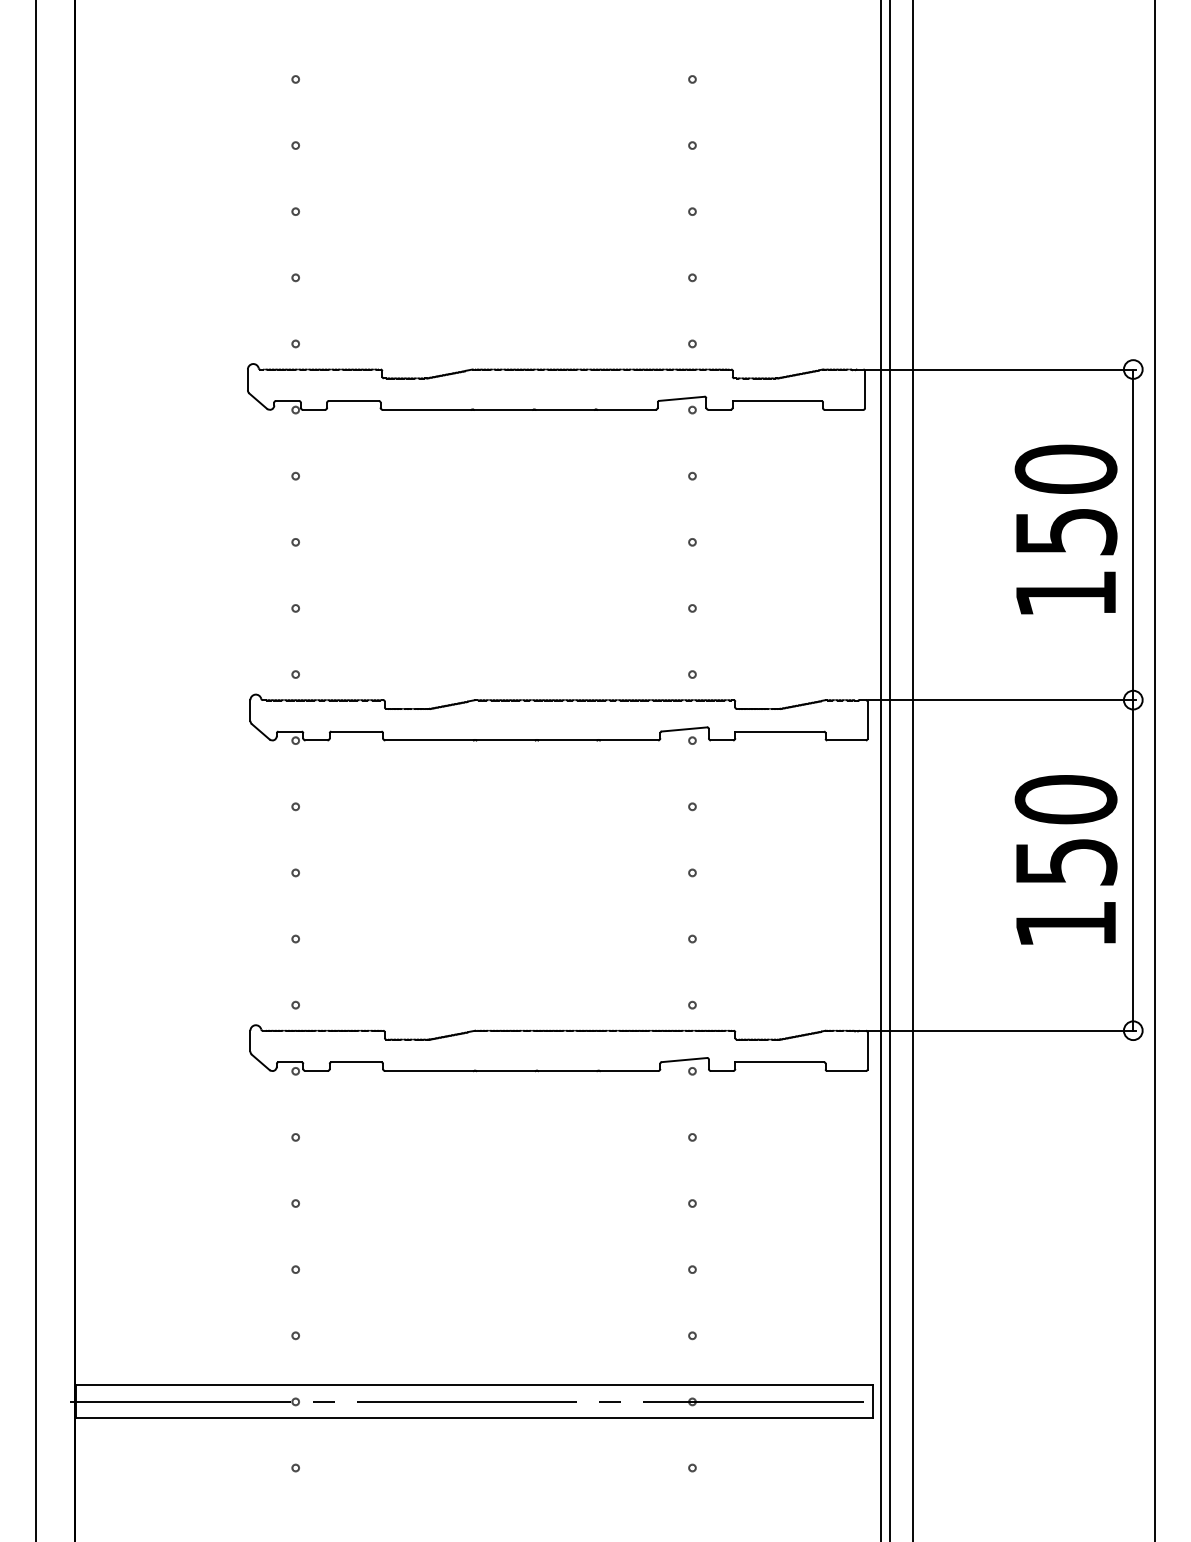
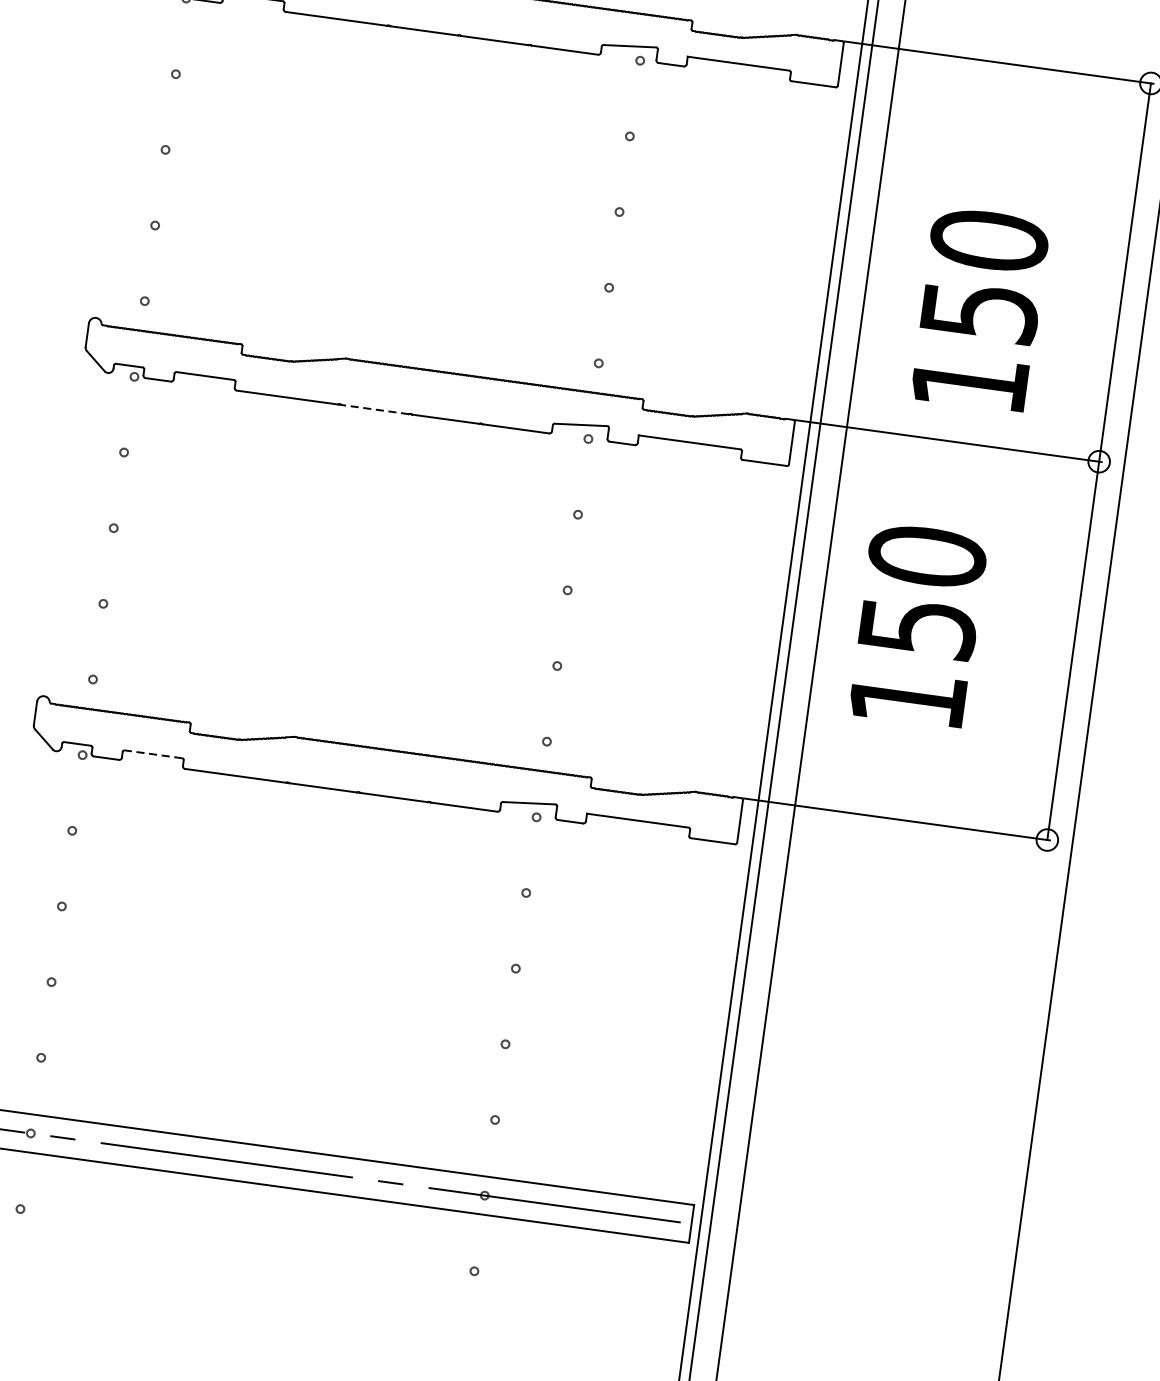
text: (1065, 529) -> (979, 309), moved
line: (506, 740) -> (375, 409), solid -> dashed
text: (1065, 859) -> (917, 624), moved
line: (355, 1062) -> (152, 754), solid -> dashed

